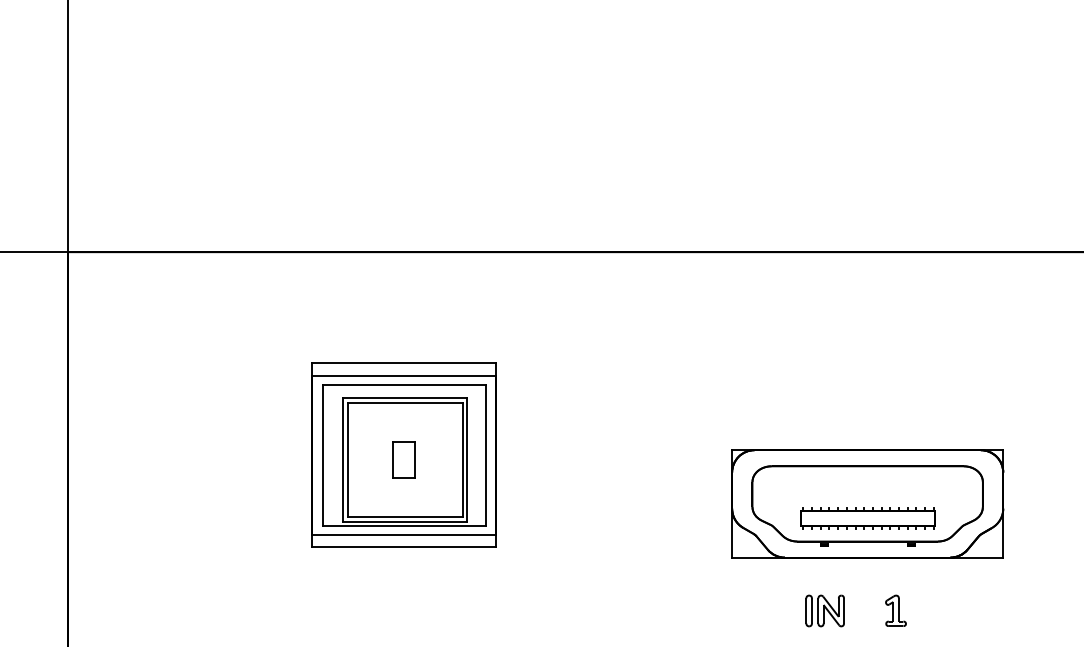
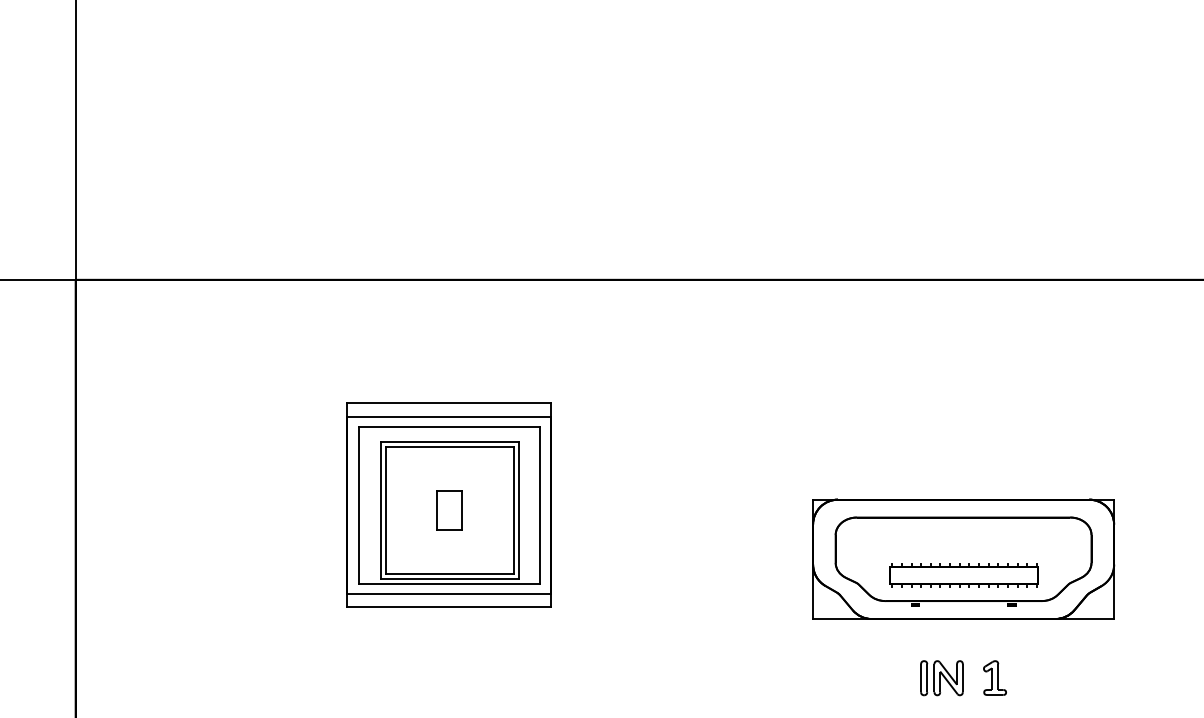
part: (824, 610) -> (941, 677), moved

